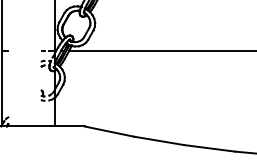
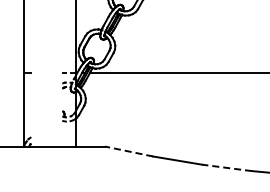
line: (109, 131) -> (129, 151), solid -> dashed
line: (209, 147) -> (226, 167), solid -> dashed

